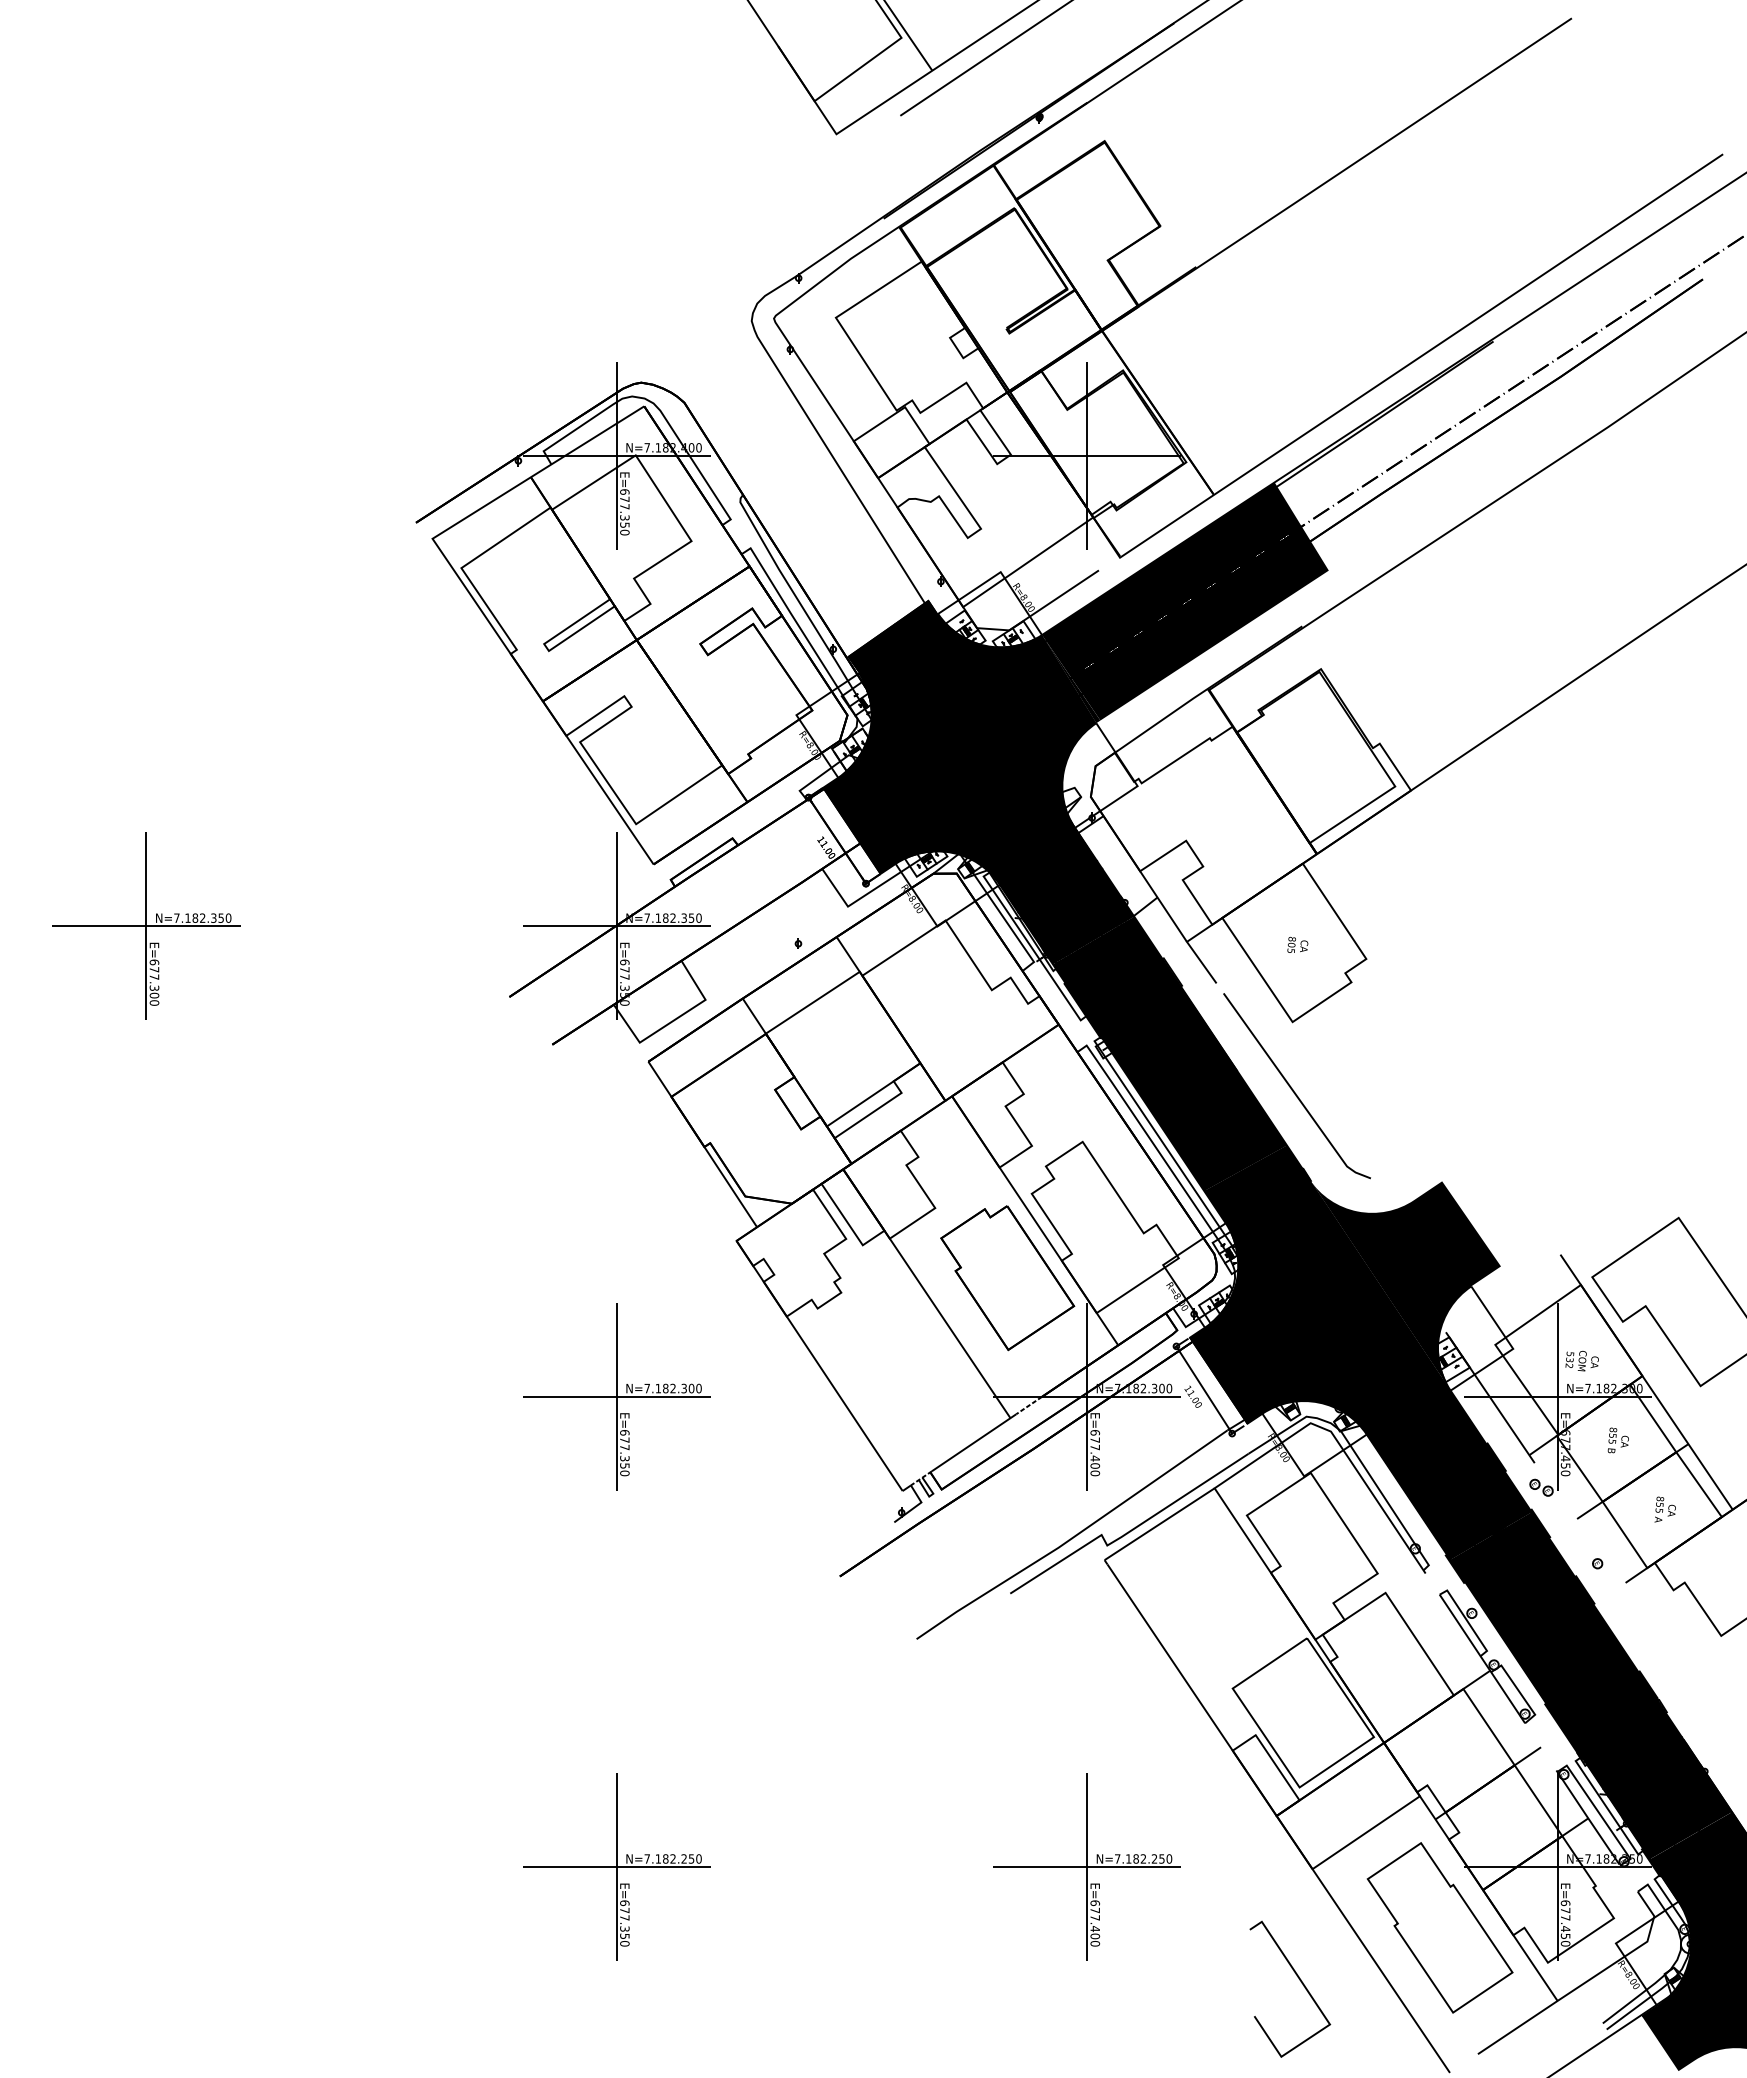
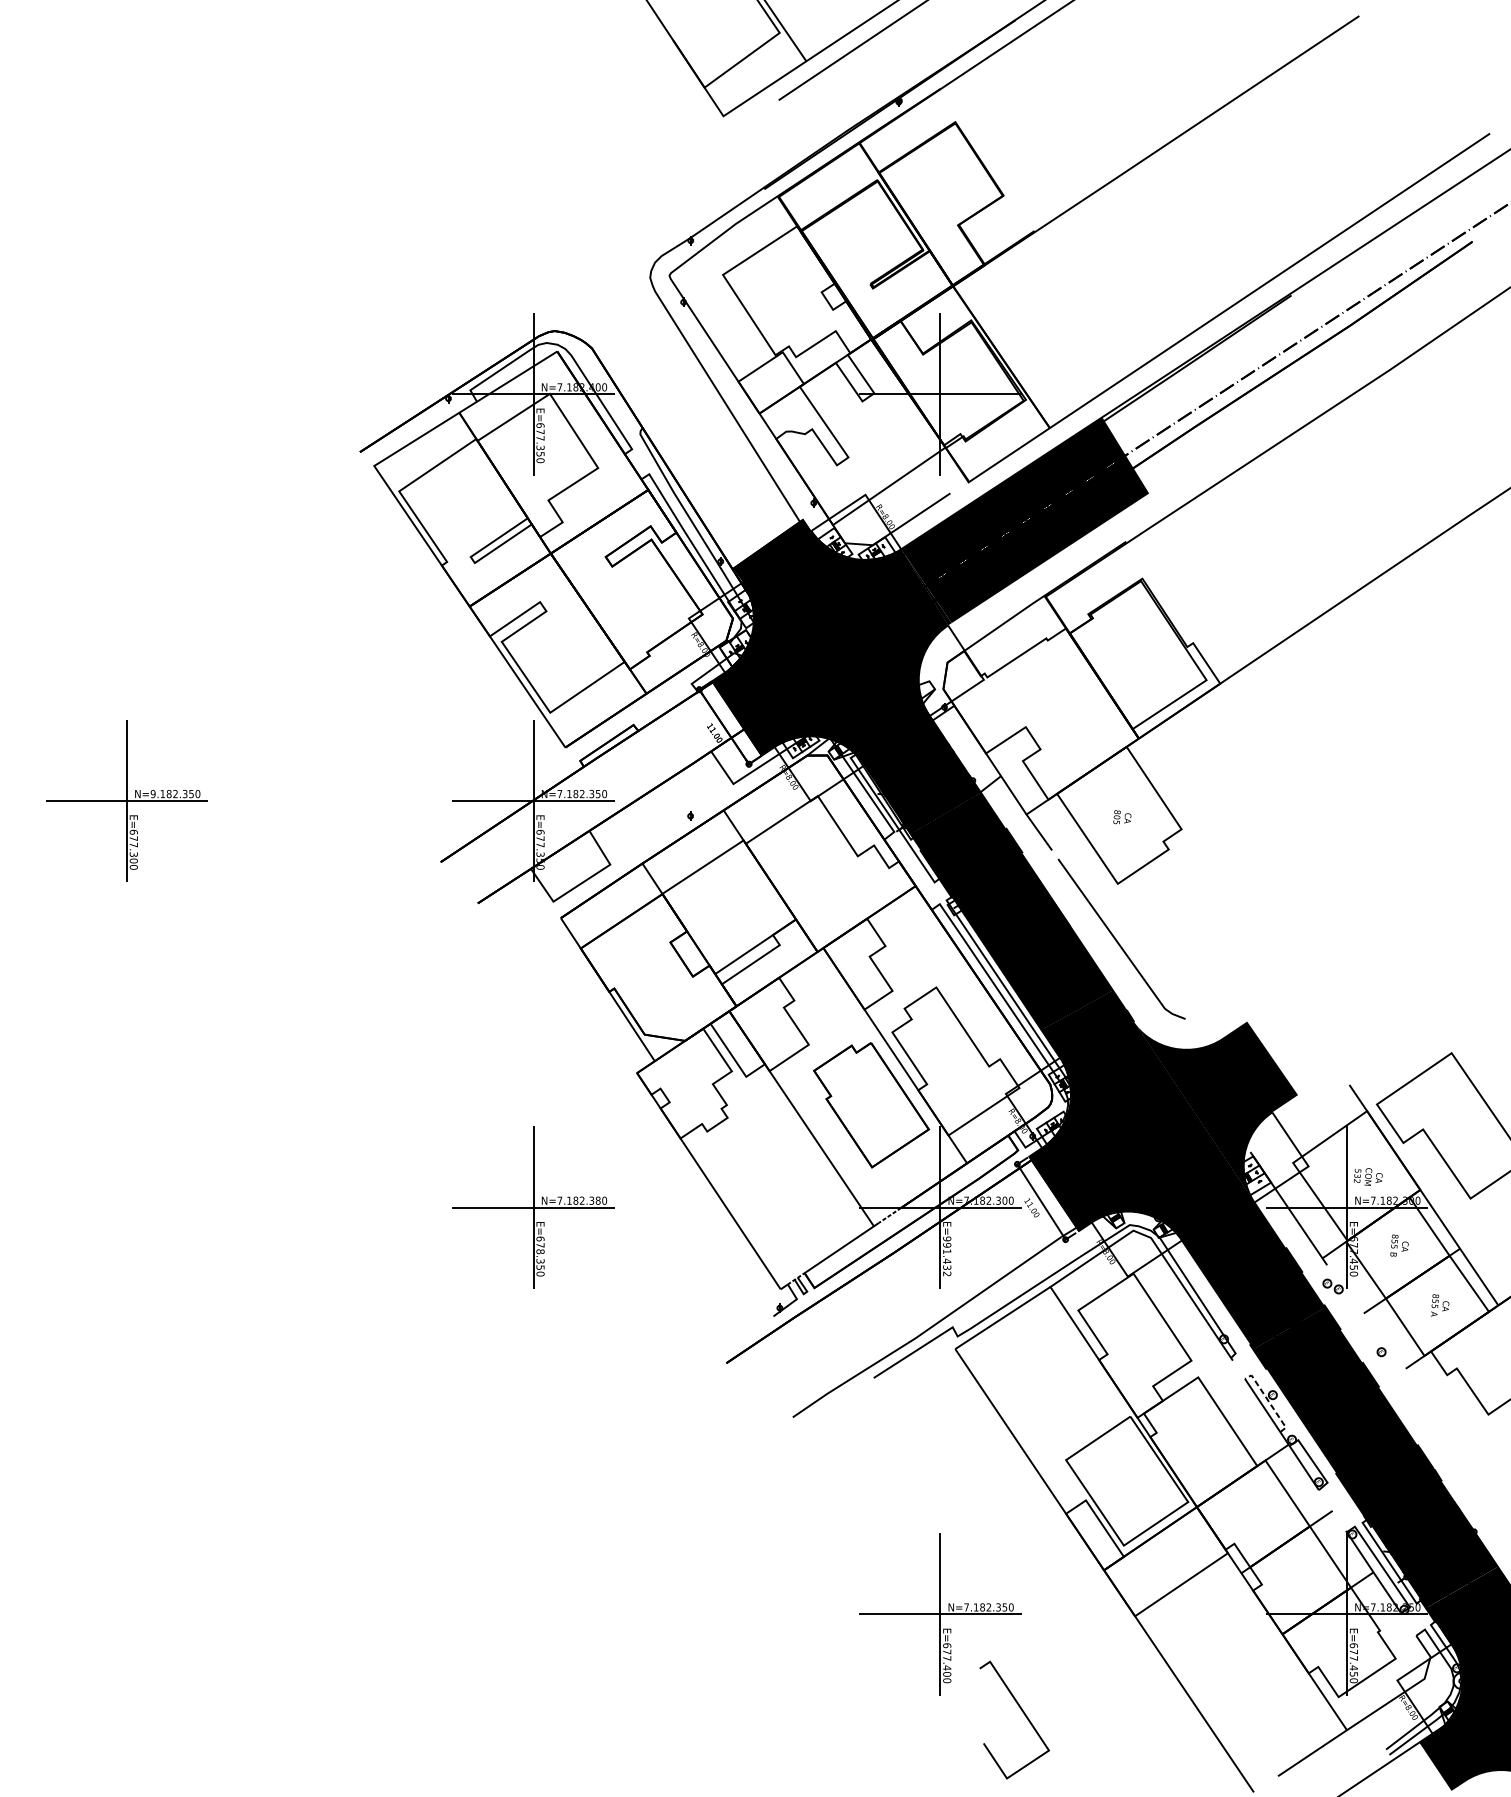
text: (176, 917) -> (152, 793), N=7.182.350 -> N=9.182.350
text: (691, 1388) -> (598, 1200), N=7.182.300 -> N=7.182.380
text: (624, 1447) -> (540, 1251), E=677.350 -> E=678.350
text: (1094, 1453) -> (946, 1256), E=677.400 -> E=991.432
line: (1466, 1620) -> (1268, 1401), solid -> dashed
text: (1154, 1859) -> (998, 1607), N=7.182.250 -> N=7.182.350
part: (616, 1866) -> (533, 1613), removed
part: (1439, 1927) -> (1244, 1666), removed
curve: (1299, 1980) -> (1022, 1712), moved

